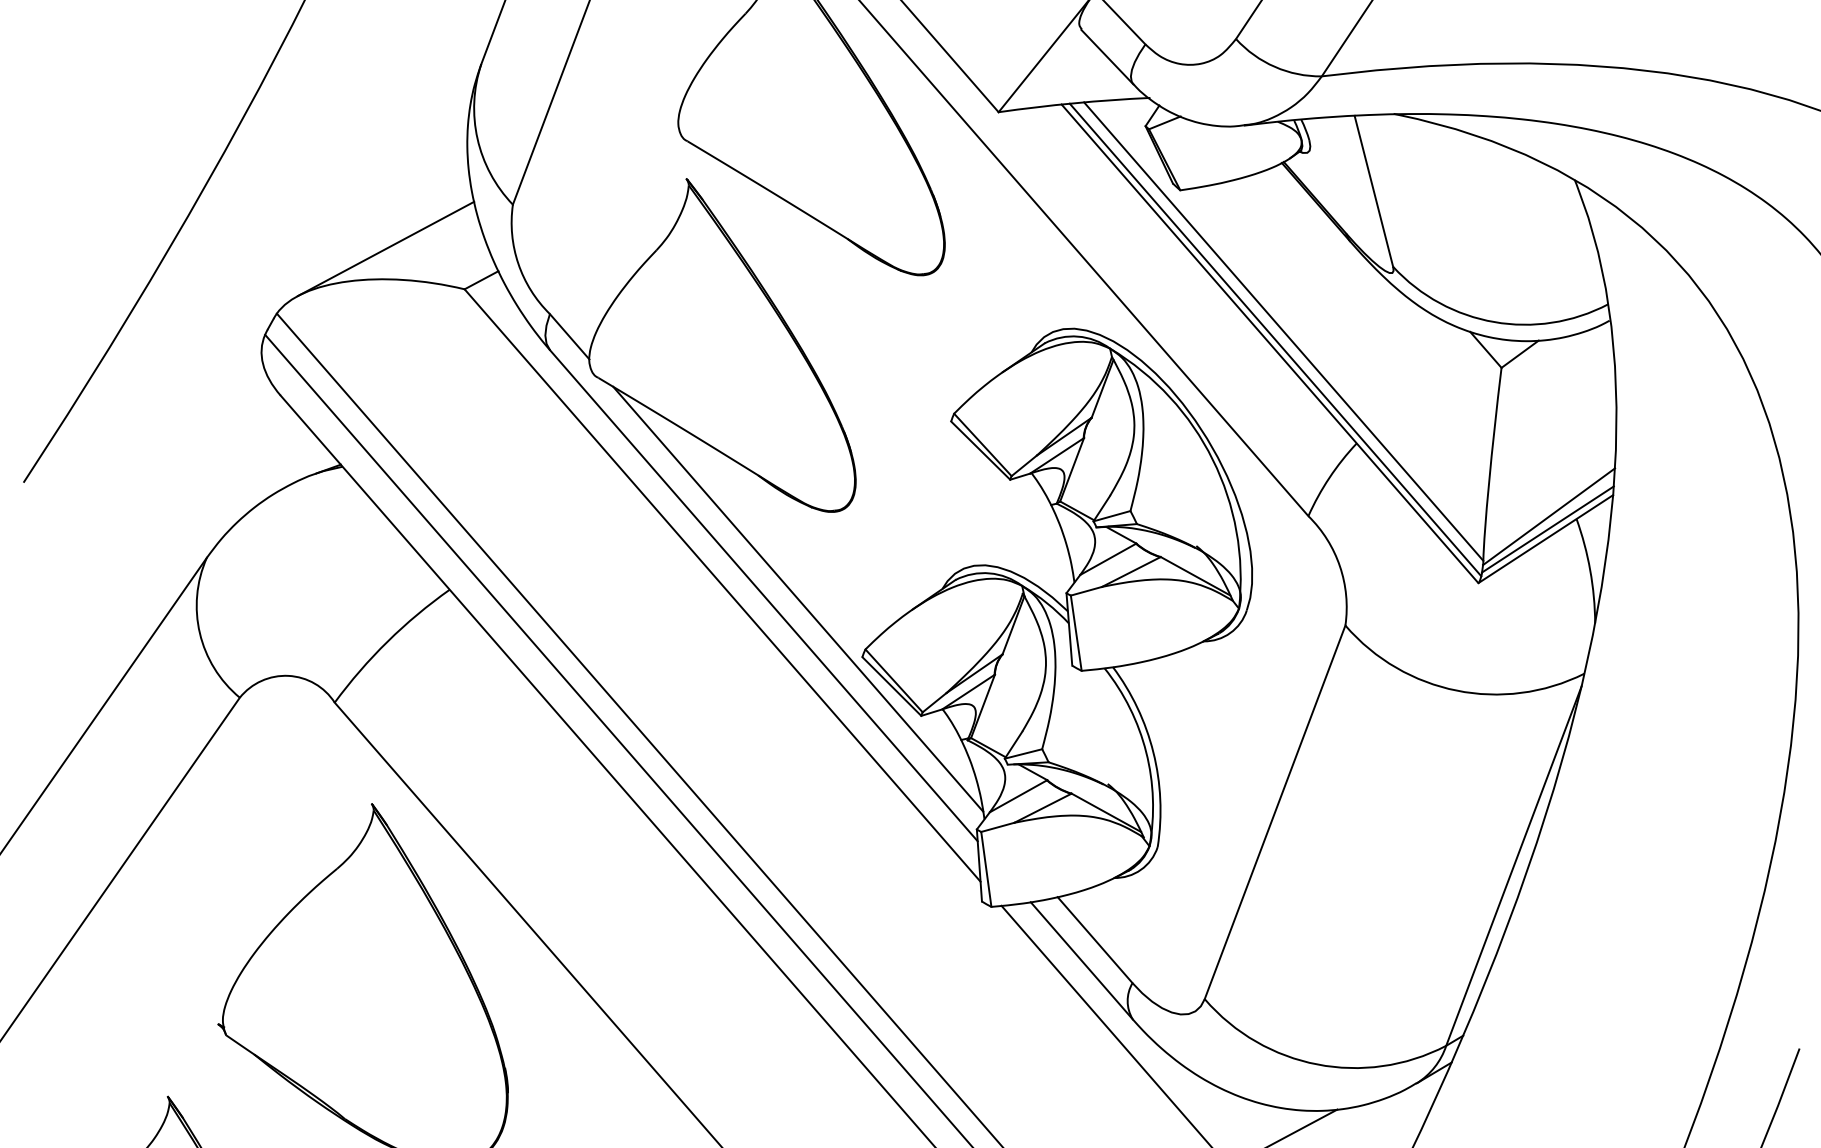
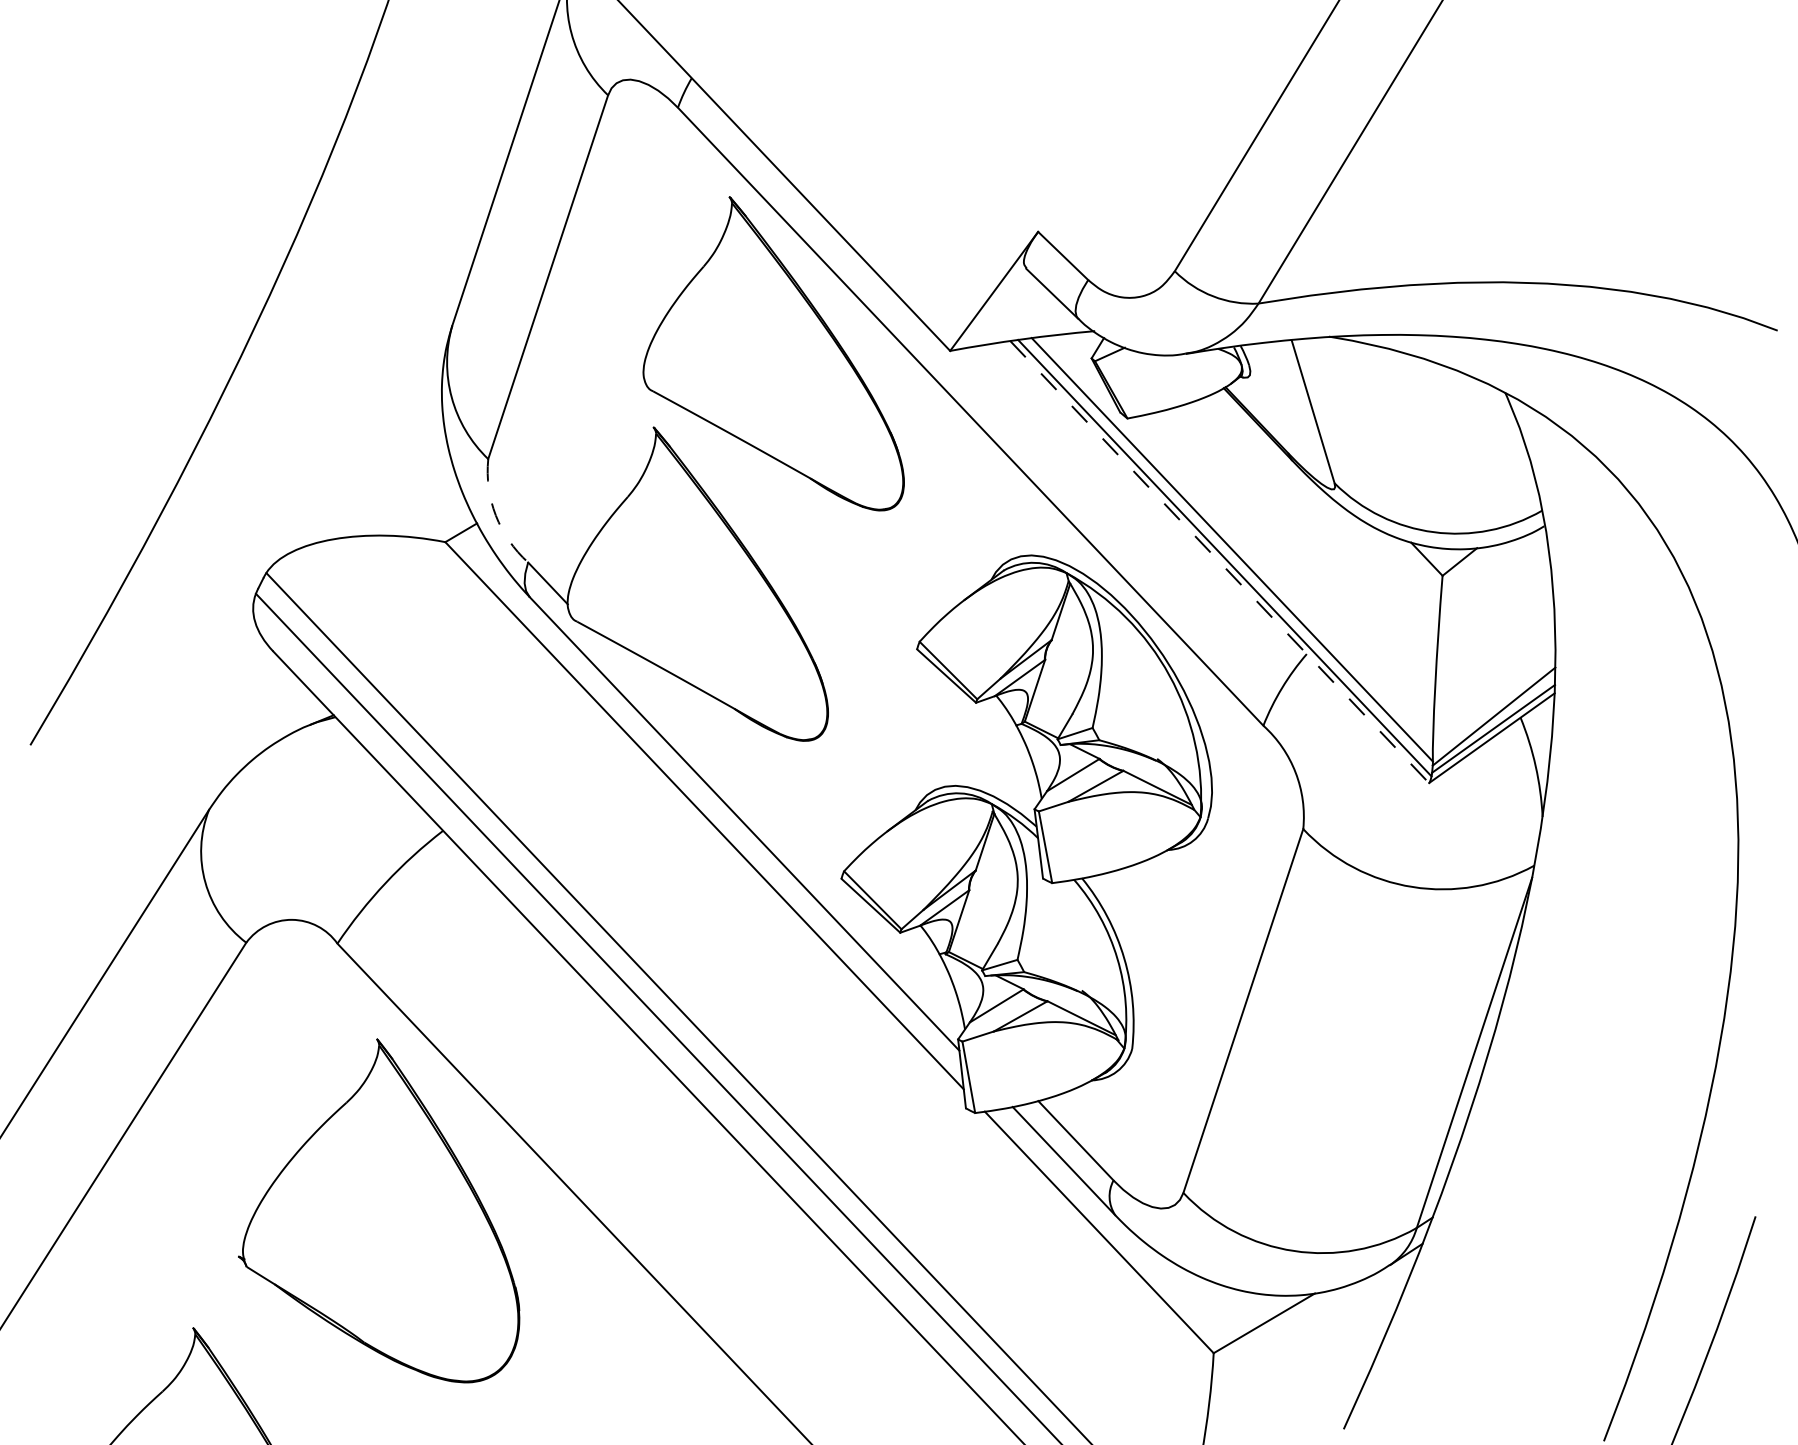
line: (386, 248) -> (368, 506), removed
arc: (517, 263) -> (495, 515), solid -> dashed
line: (1269, 344) -> (1219, 562), solid -> dashed
line: (798, 598) -> (777, 825), removed

